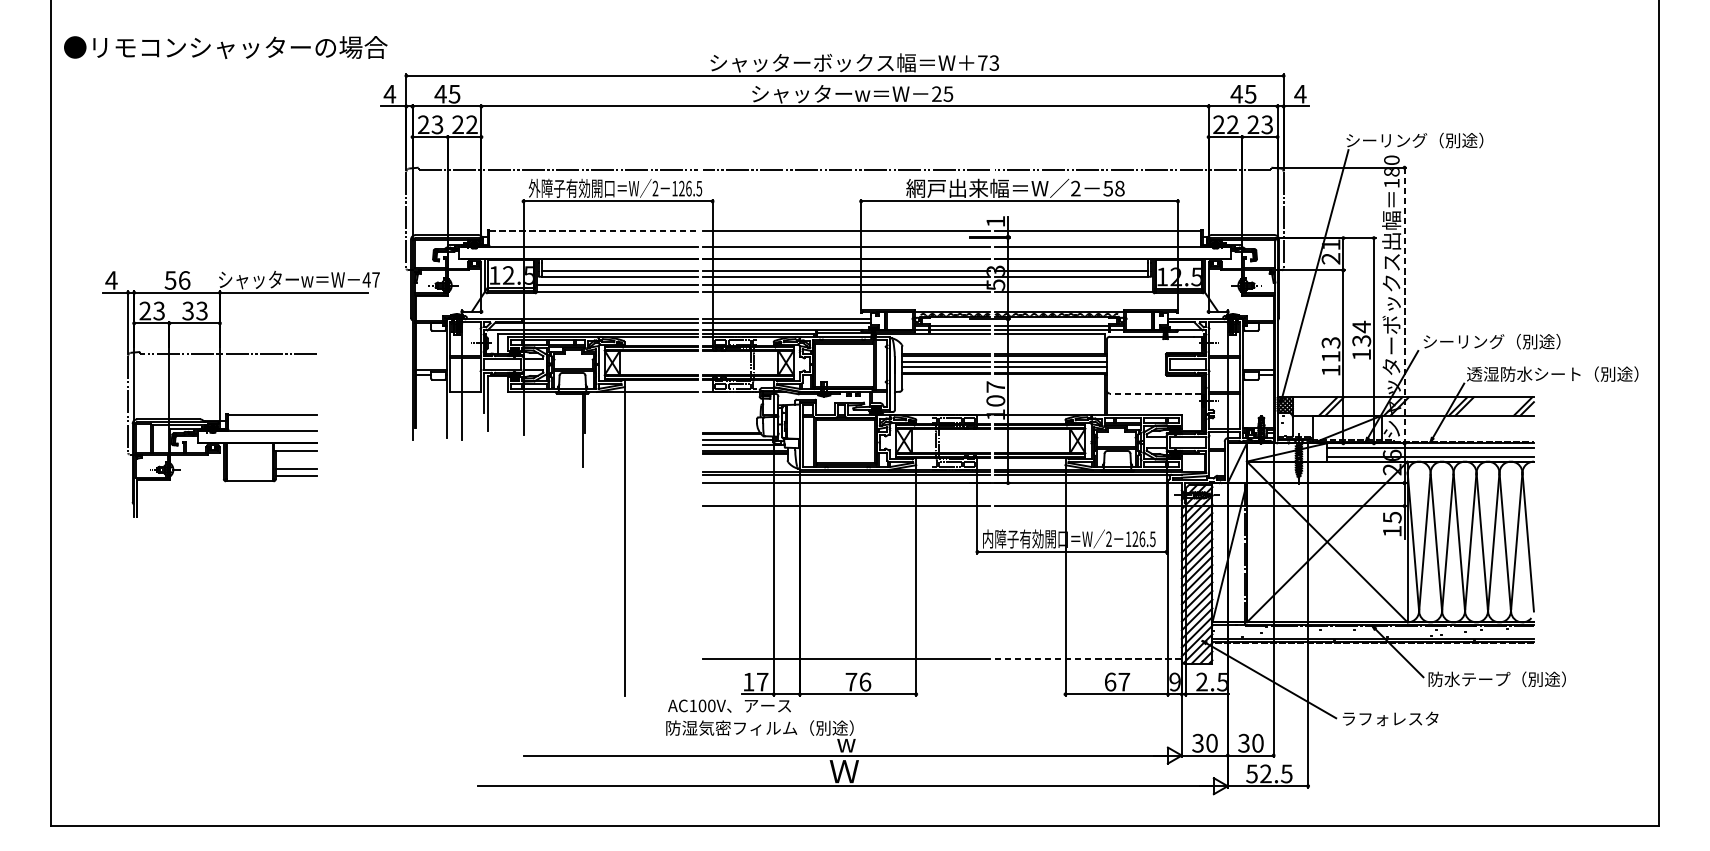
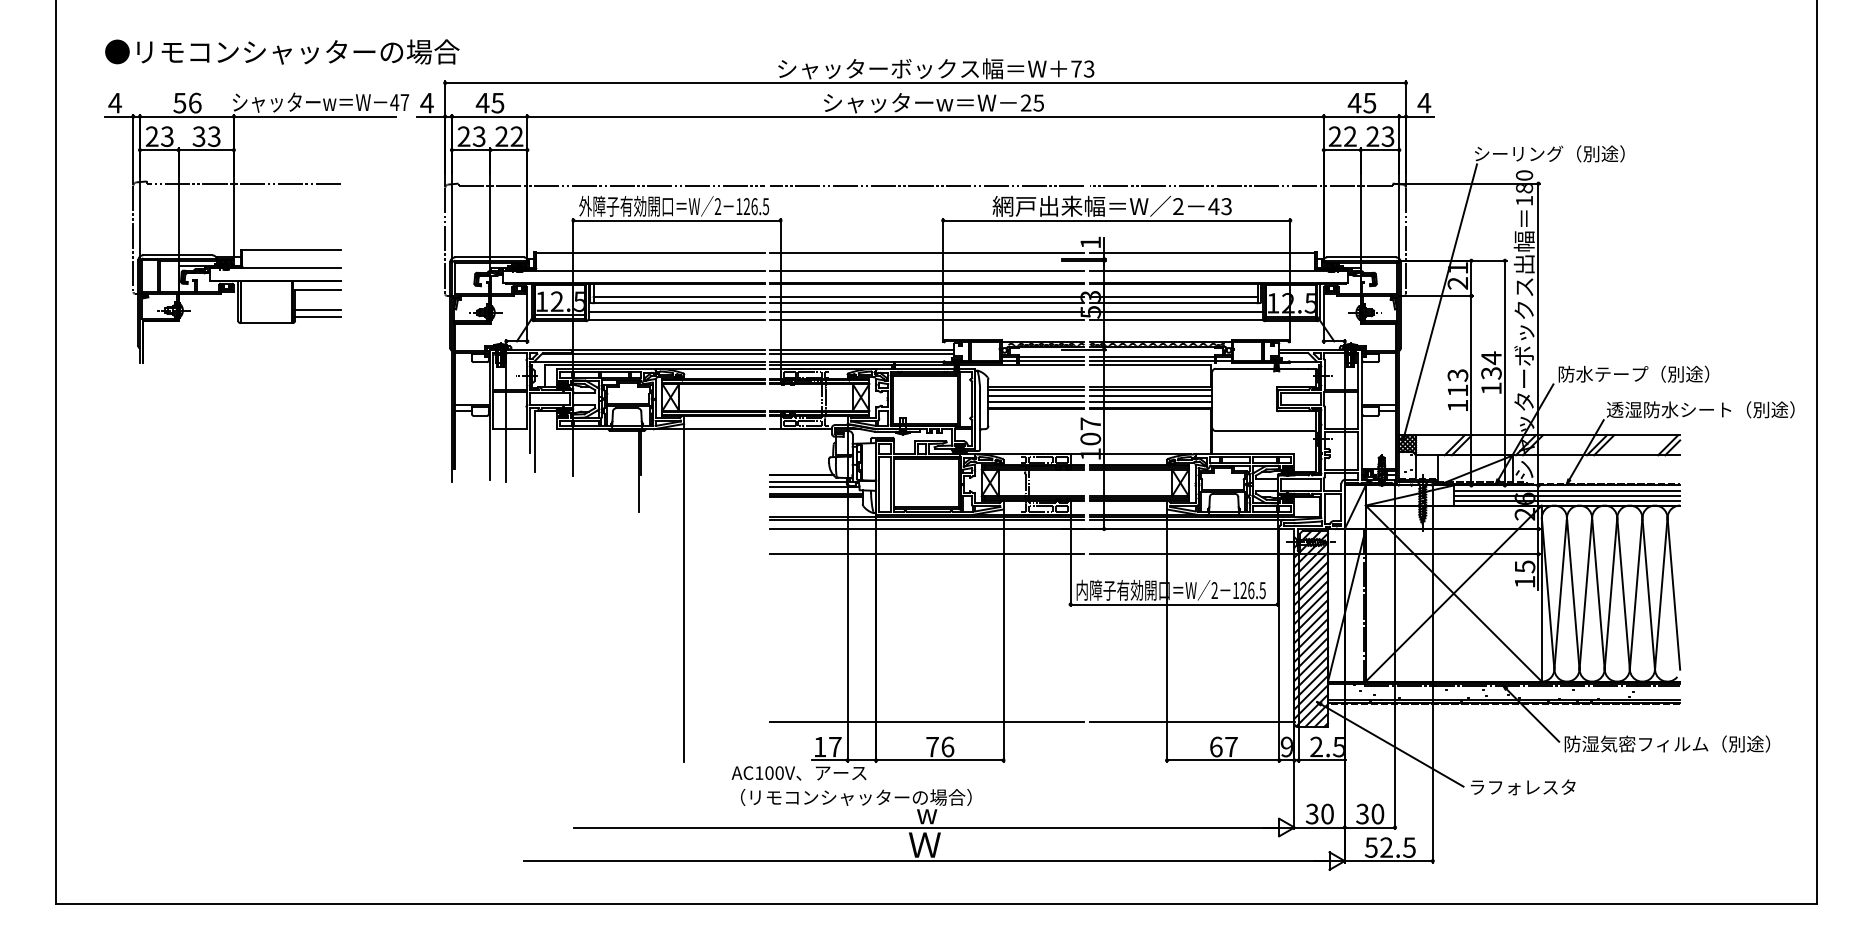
text: (225, 47) -> (282, 51), moved
text: (1113, 188) -> (1219, 206), 58 -> 43
line: (593, 230) -> (650, 252), dashed -> solid
line: (1073, 285) -> (1175, 312), added
line: (1404, 305) -> (1538, 334), dashed -> solid
text: (1463, 341) -> (1603, 373), シーリング（別途） -> 防水テープ（別途）
part: (220, 394) -> (234, 227), moved
line: (1155, 394) -> (1265, 431), dashed -> solid
line: (1430, 452) -> (1566, 495), added
line: (1088, 658) -> (1192, 721), dashed -> solid
text: (1530, 678) -> (1676, 743), 防水テープ（別途） -> 防湿気密フィルム（別途）
text: (776, 728) -> (850, 797), 防湿気密フィルム（別途） -> （リモコンシャッターの場合）

